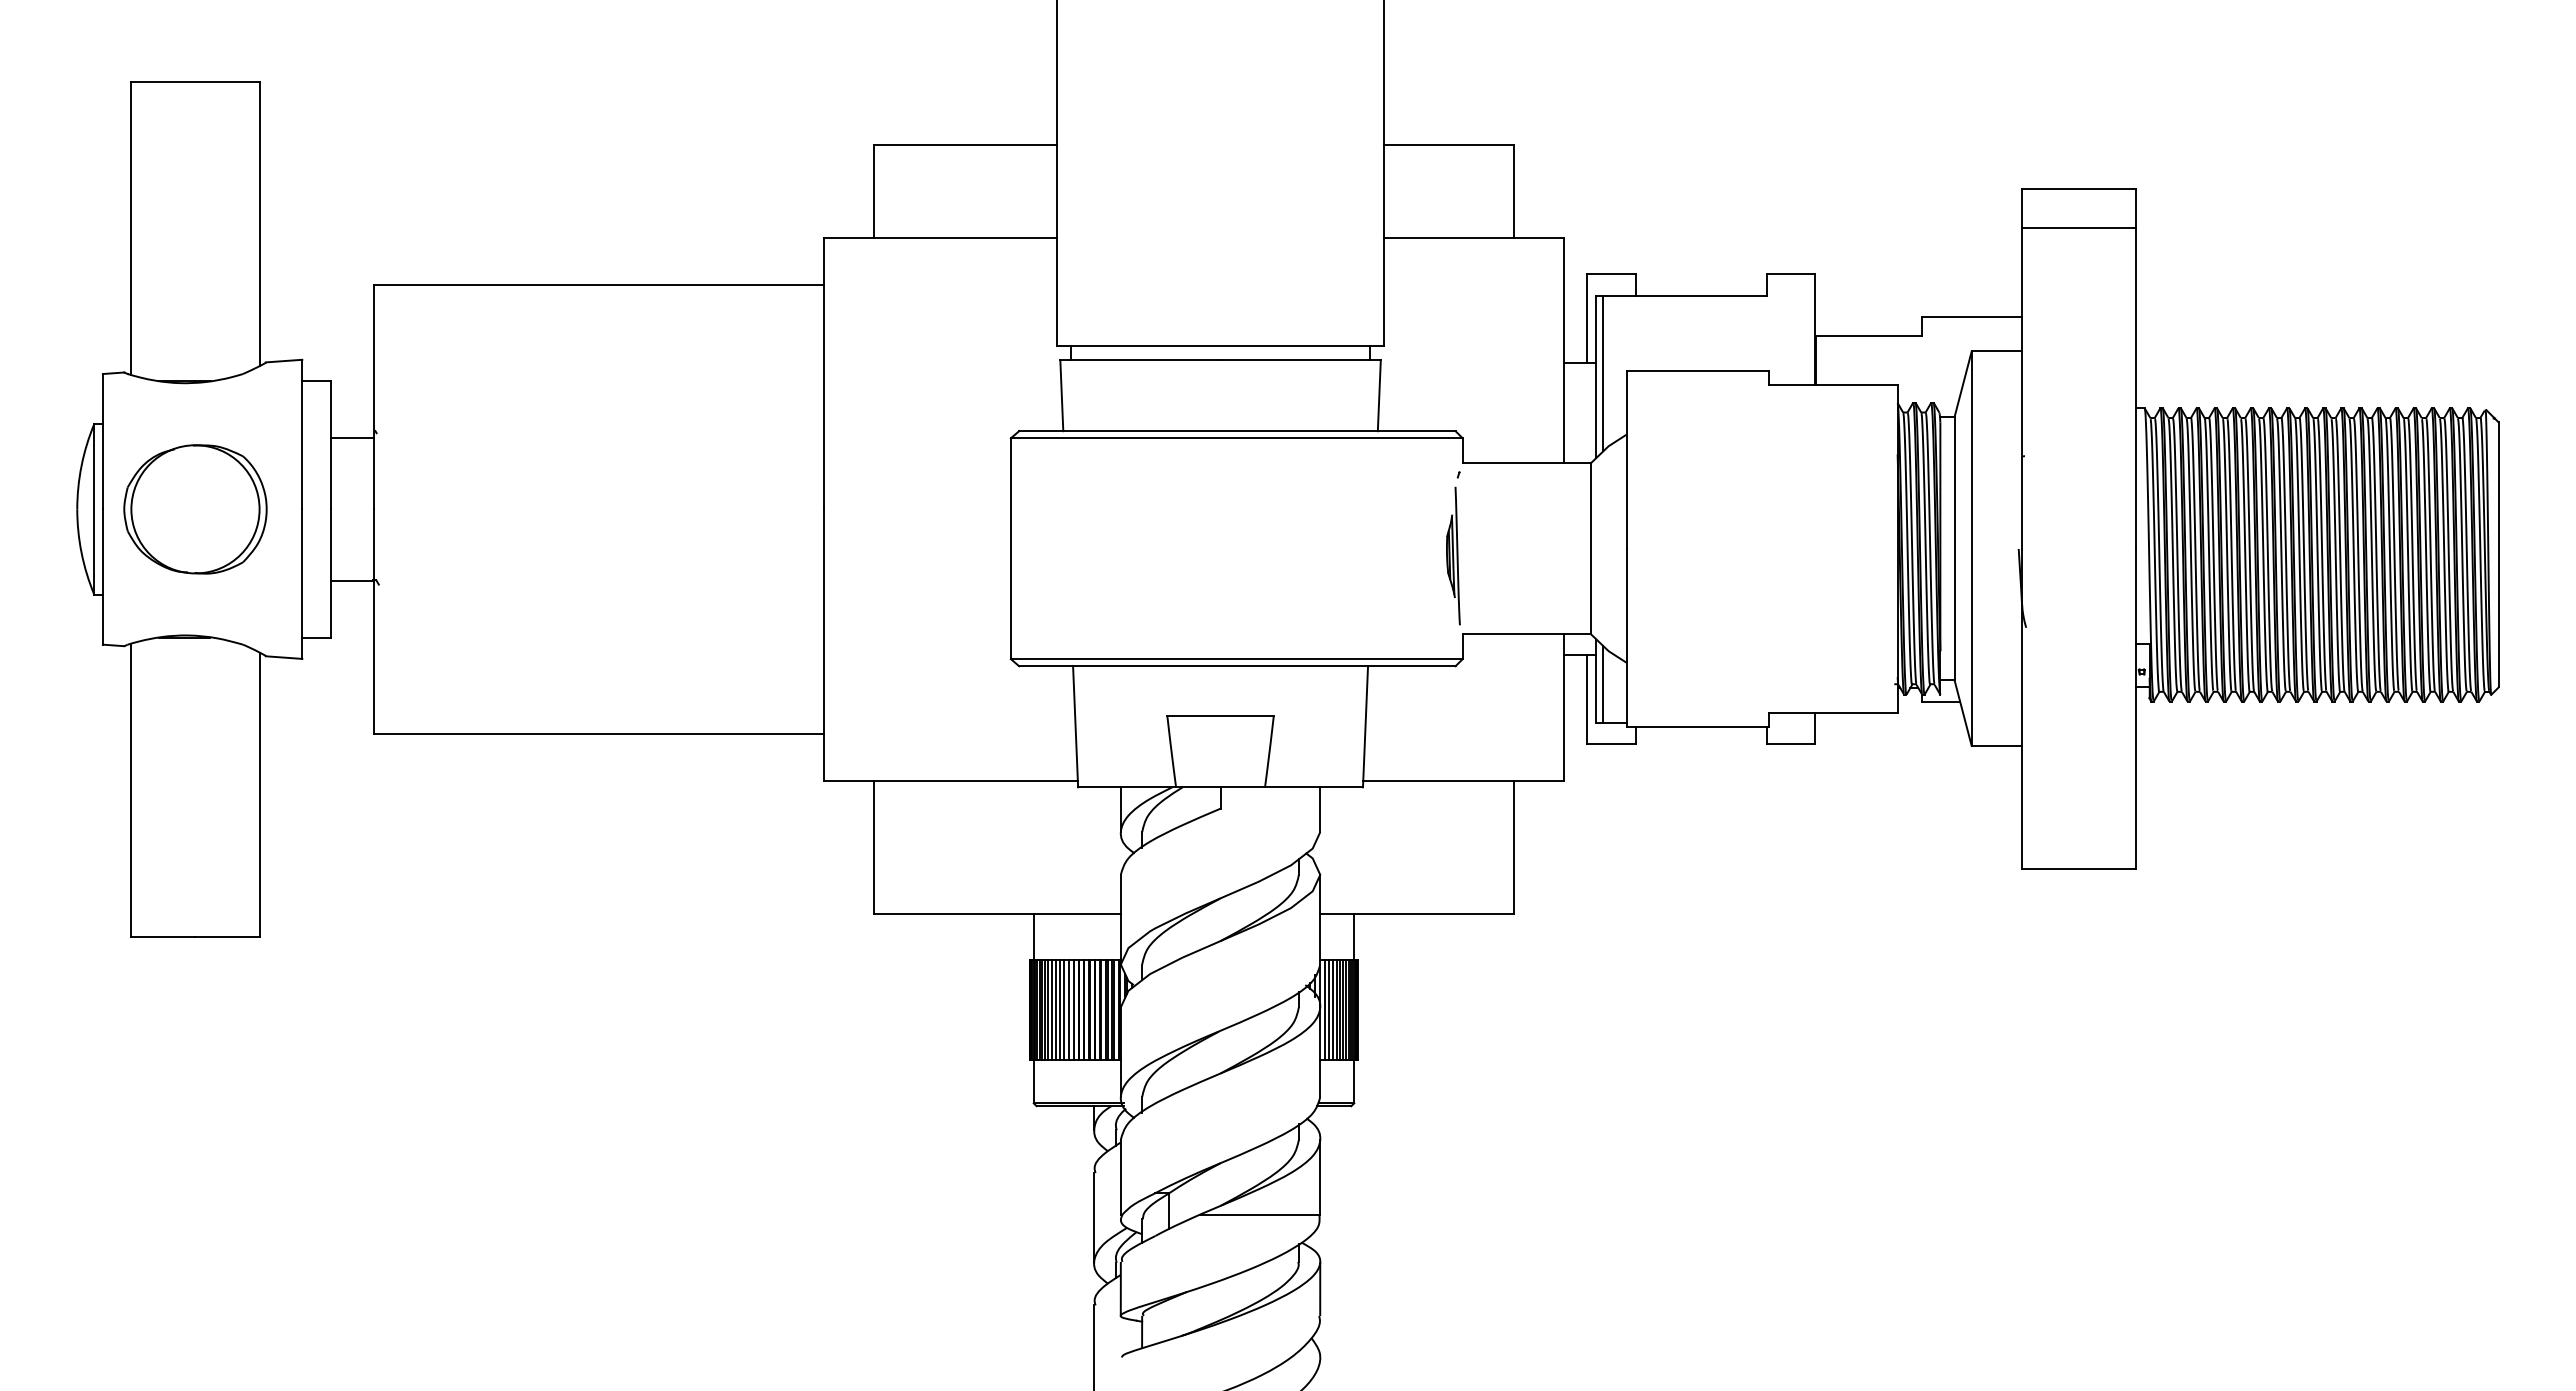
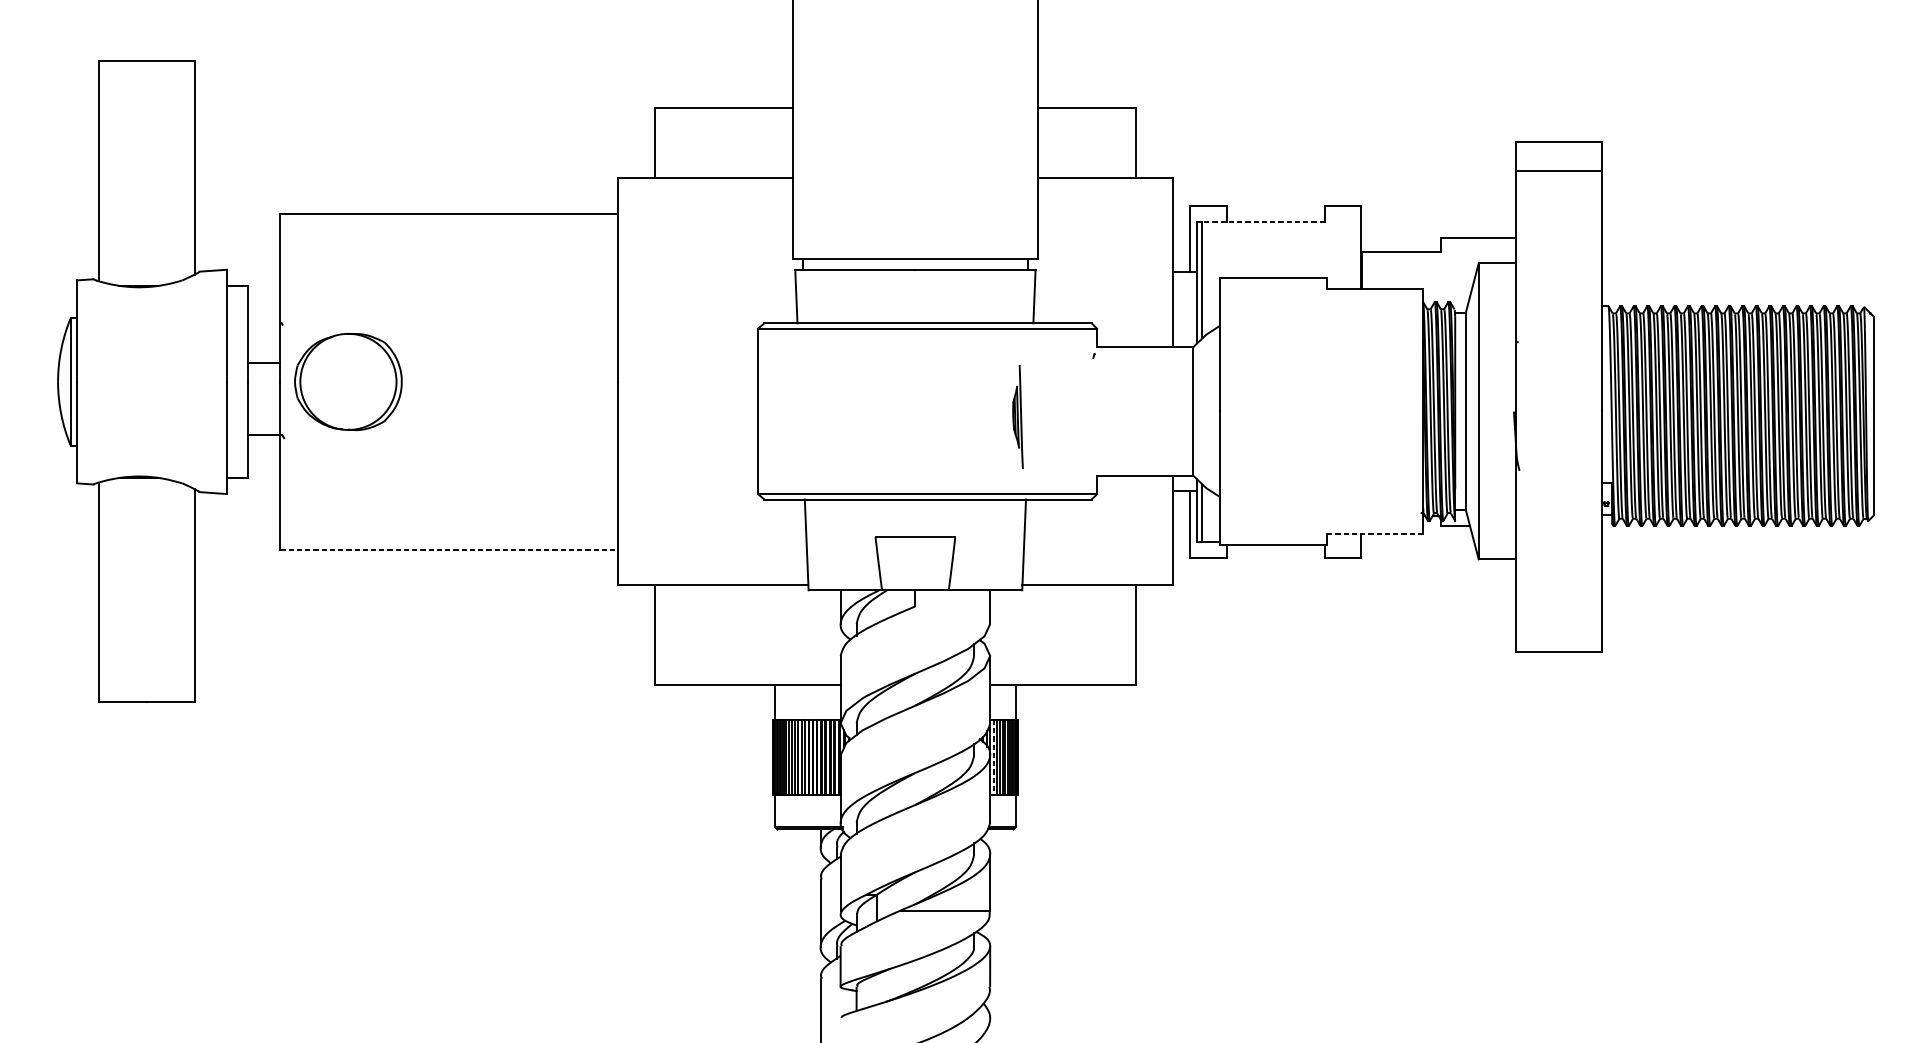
line: (1684, 295) -> (1263, 221), solid -> dashed
line: (351, 438) -> (263, 363), moved
part: (195, 509) -> (348, 382), moved
part: (1453, 555) -> (1018, 416), moved
line: (1834, 712) -> (1375, 534), solid -> dashed
line: (599, 733) -> (449, 549), solid -> dashed
line: (1324, 1010) -> (993, 757), solid -> dashed

